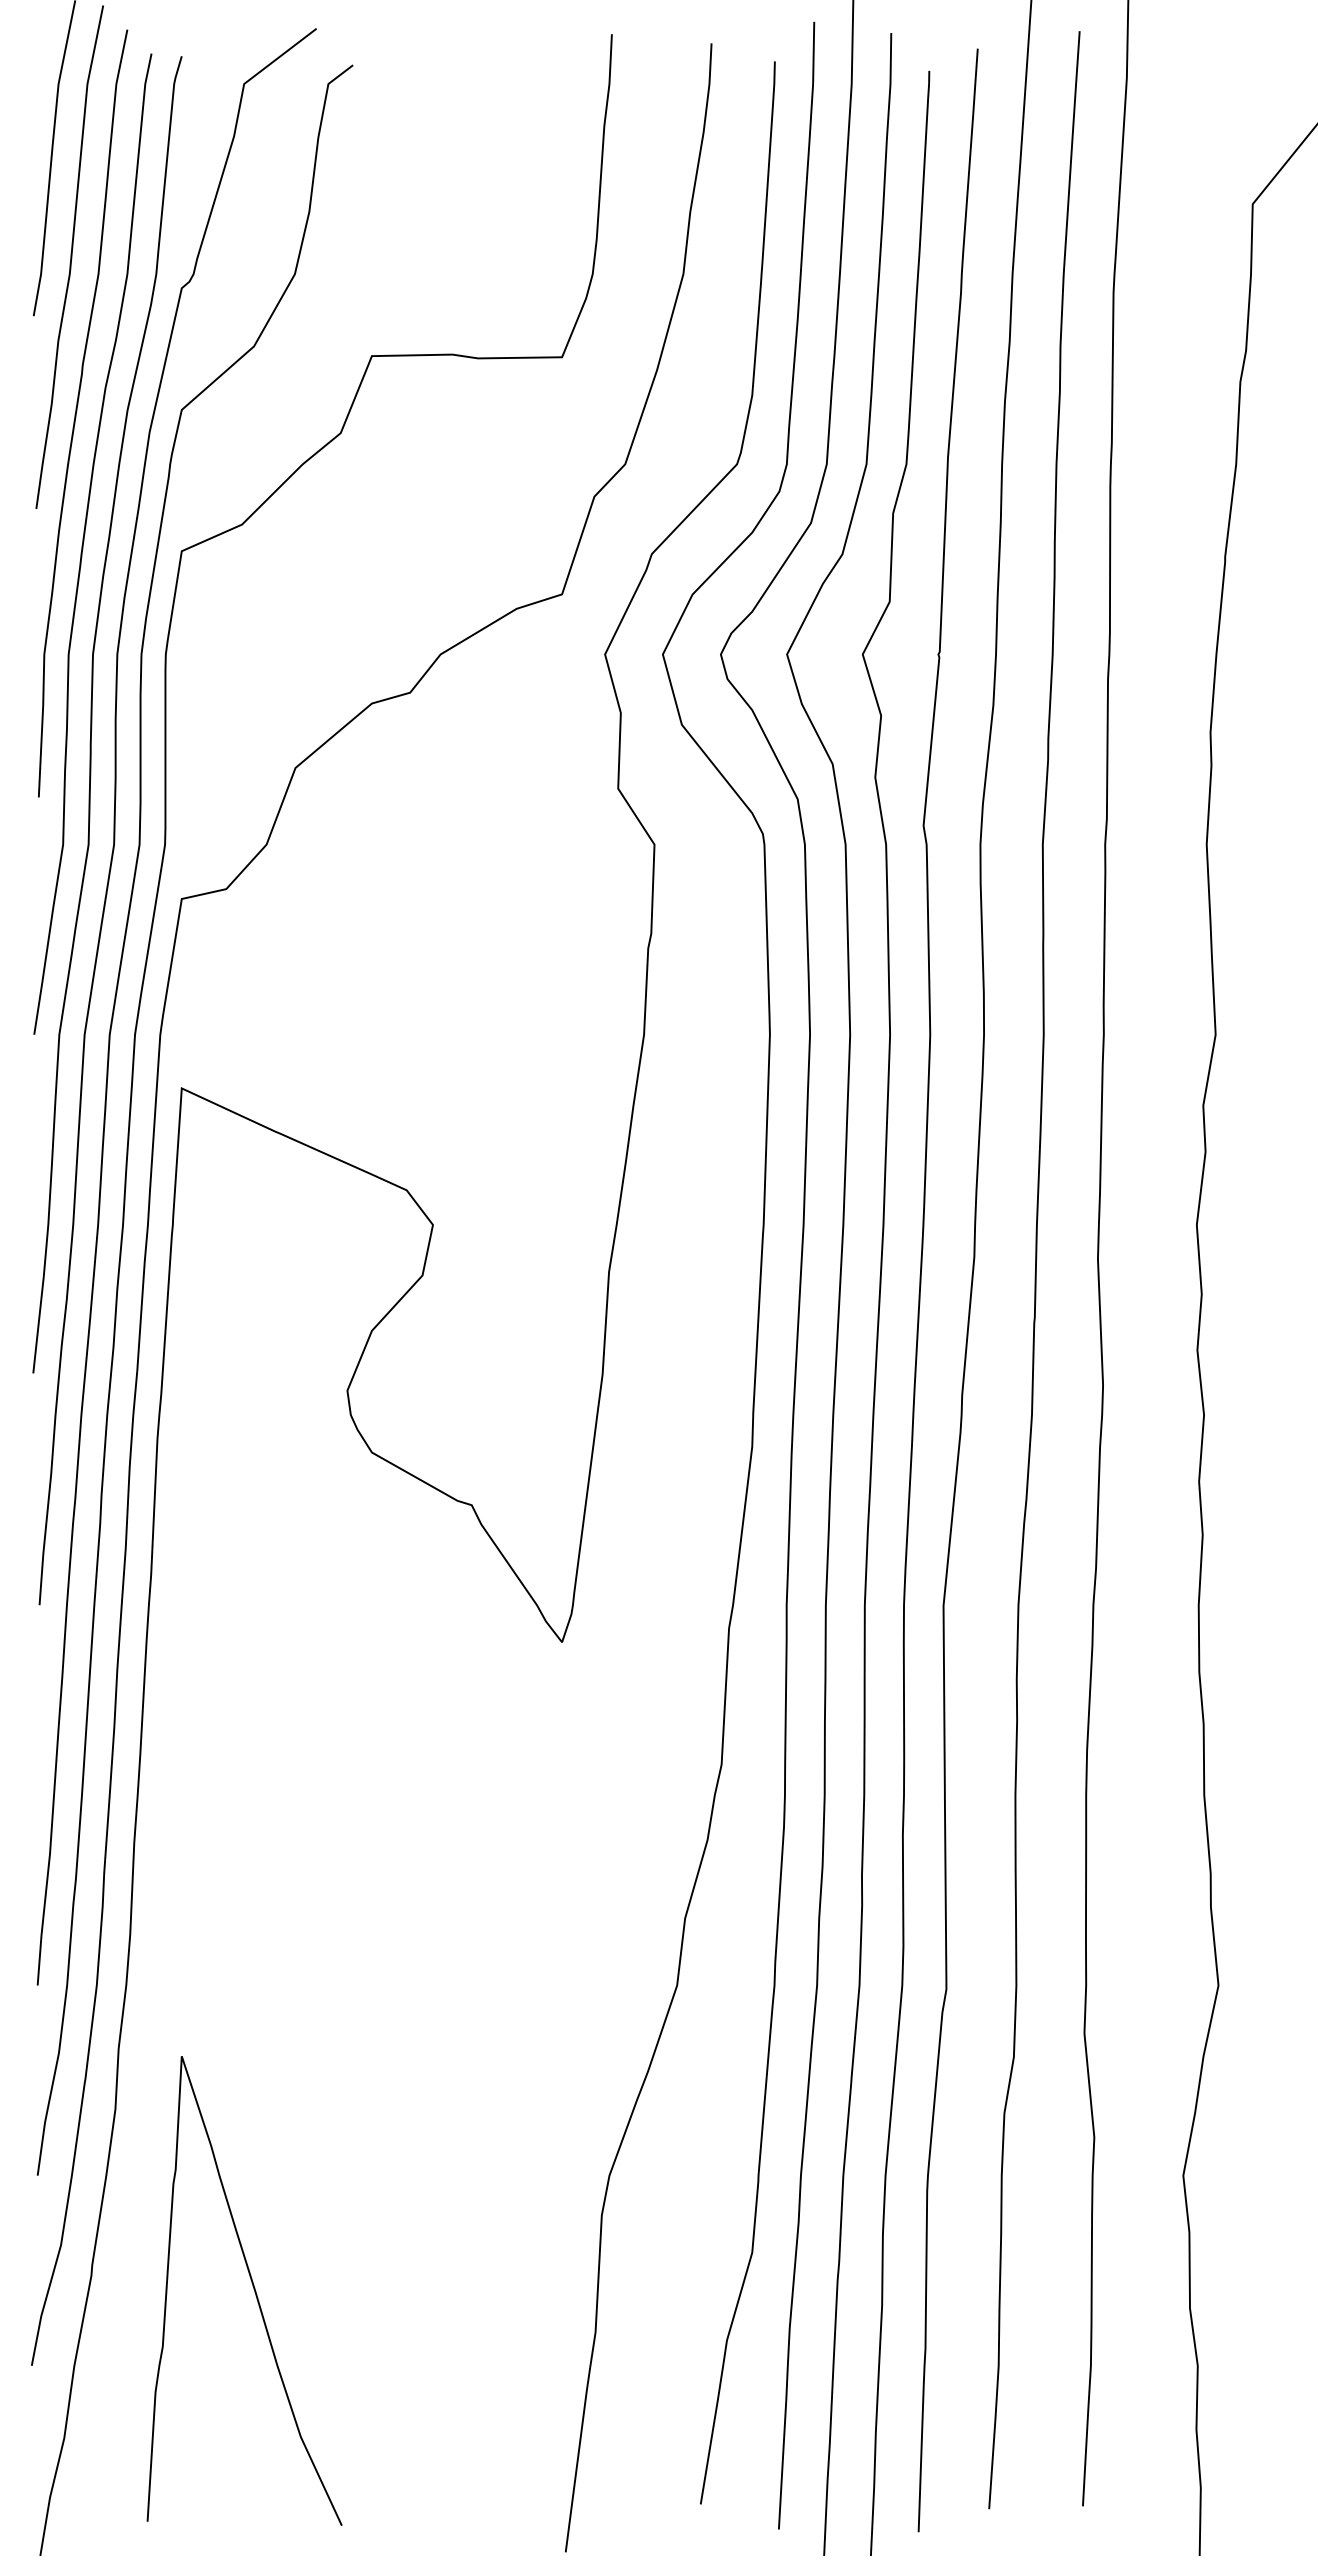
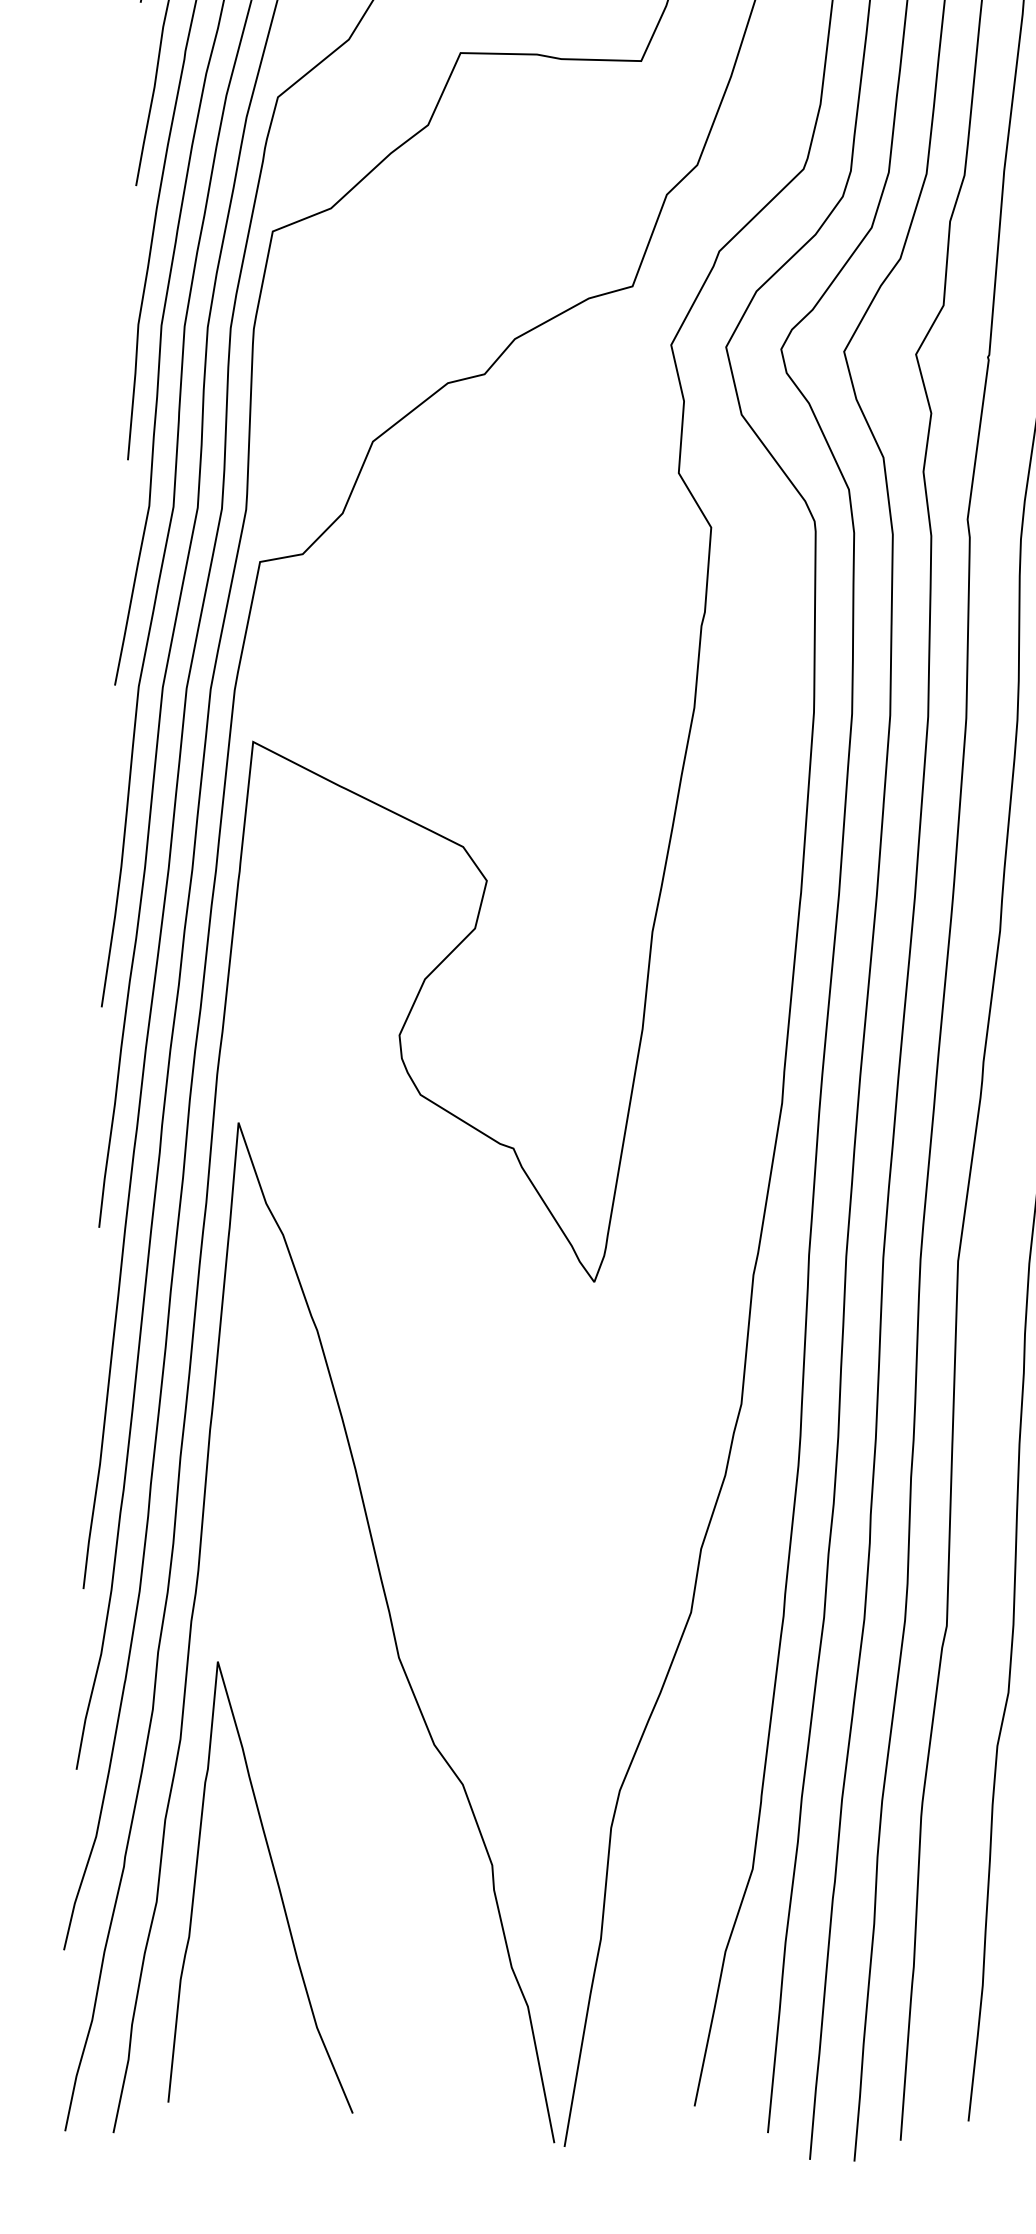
curve: (362, 2012) -> (391, 1626), added

